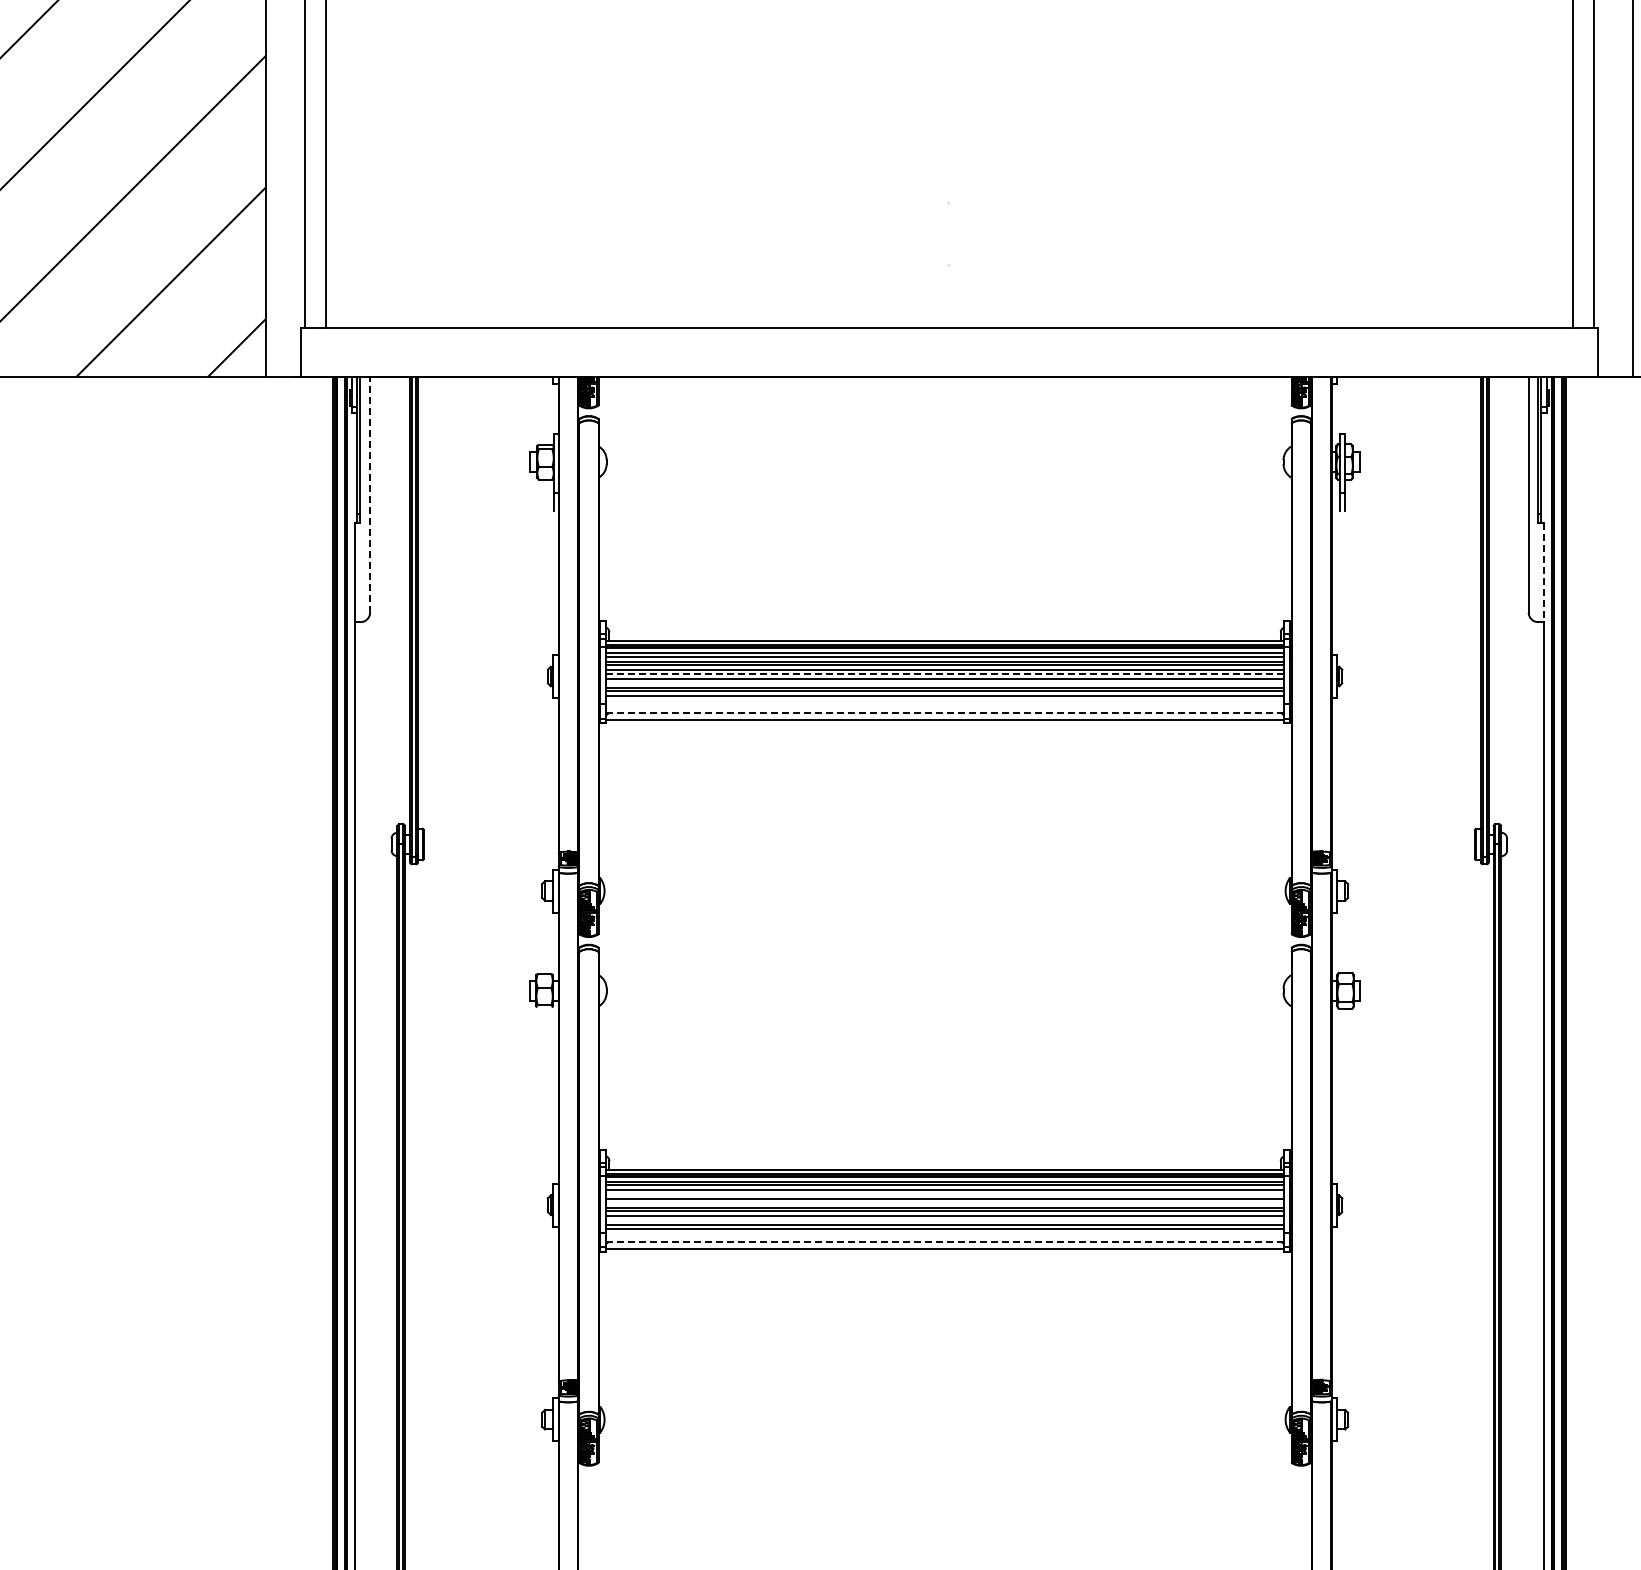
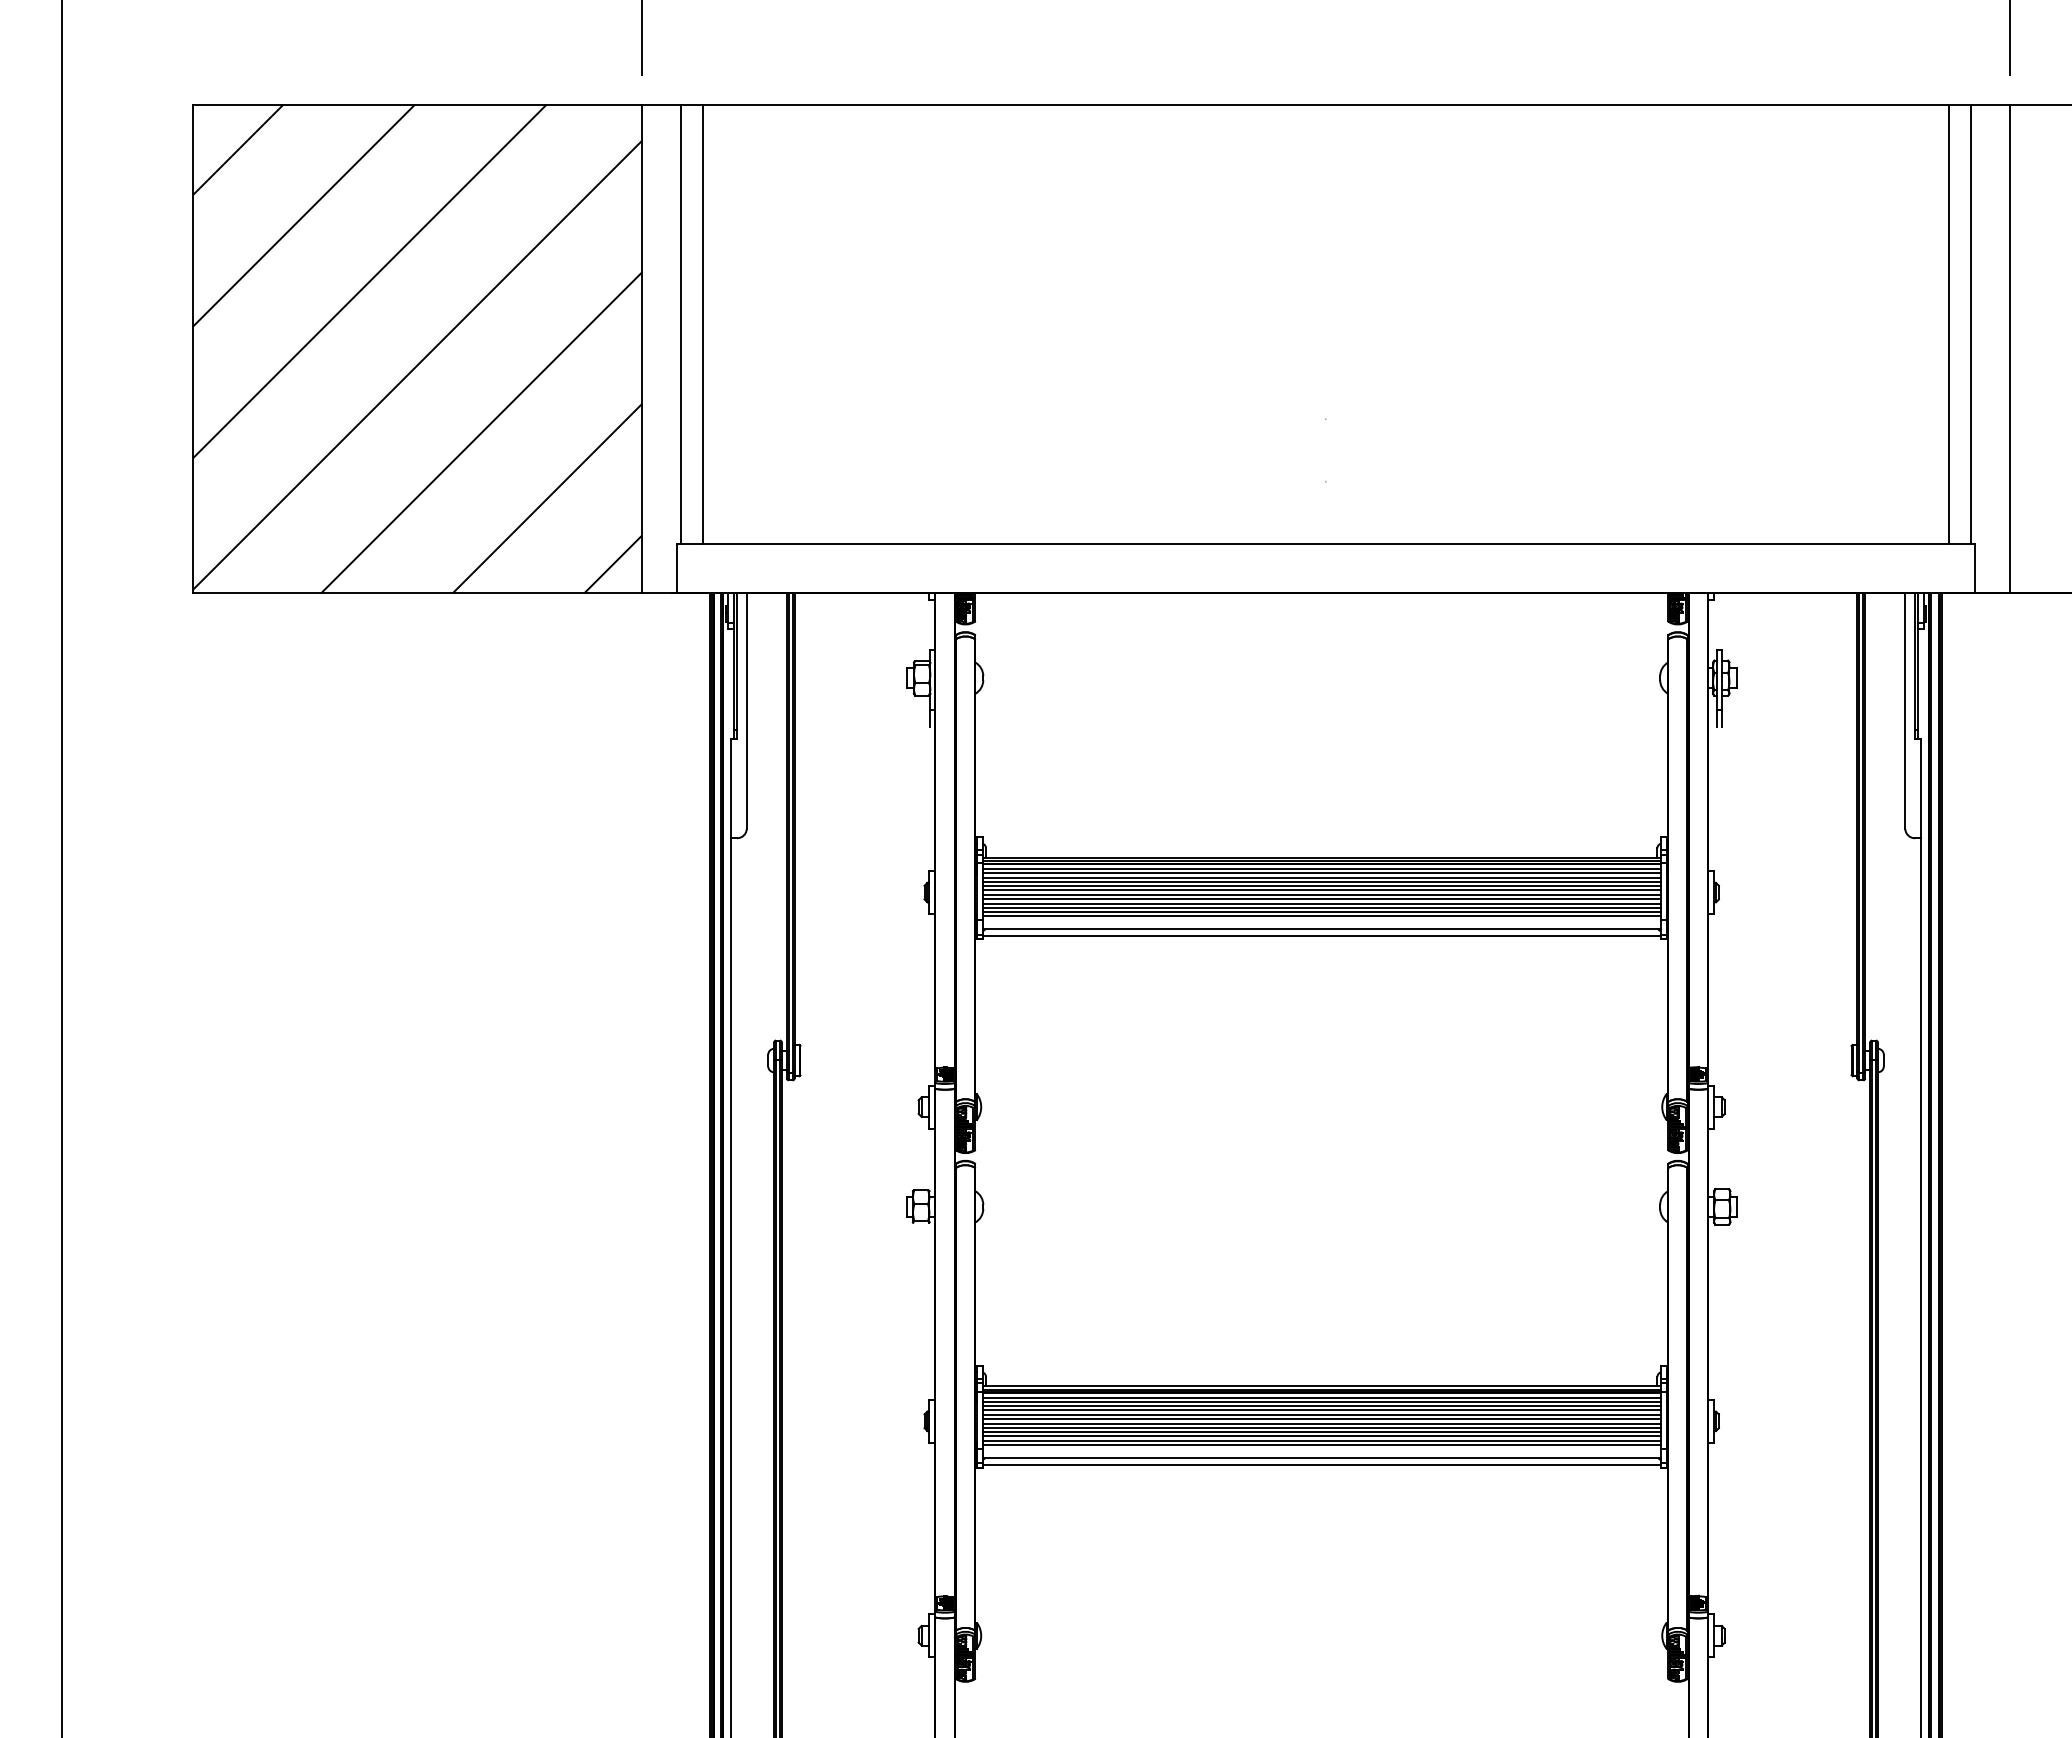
line: (369, 495) -> (746, 711), dashed -> solid
line: (1543, 572) -> (1920, 788), dashed -> solid
line: (944, 674) -> (1321, 890), dashed -> solid
line: (944, 682) -> (1321, 898), added
line: (944, 700) -> (1321, 916), added
line: (944, 713) -> (1321, 929), dashed -> solid
line: (944, 1194) -> (1321, 1410), added
line: (944, 1202) -> (1321, 1418), added
line: (944, 1220) -> (1321, 1436), added
line: (944, 1241) -> (1321, 1457), dashed -> solid

